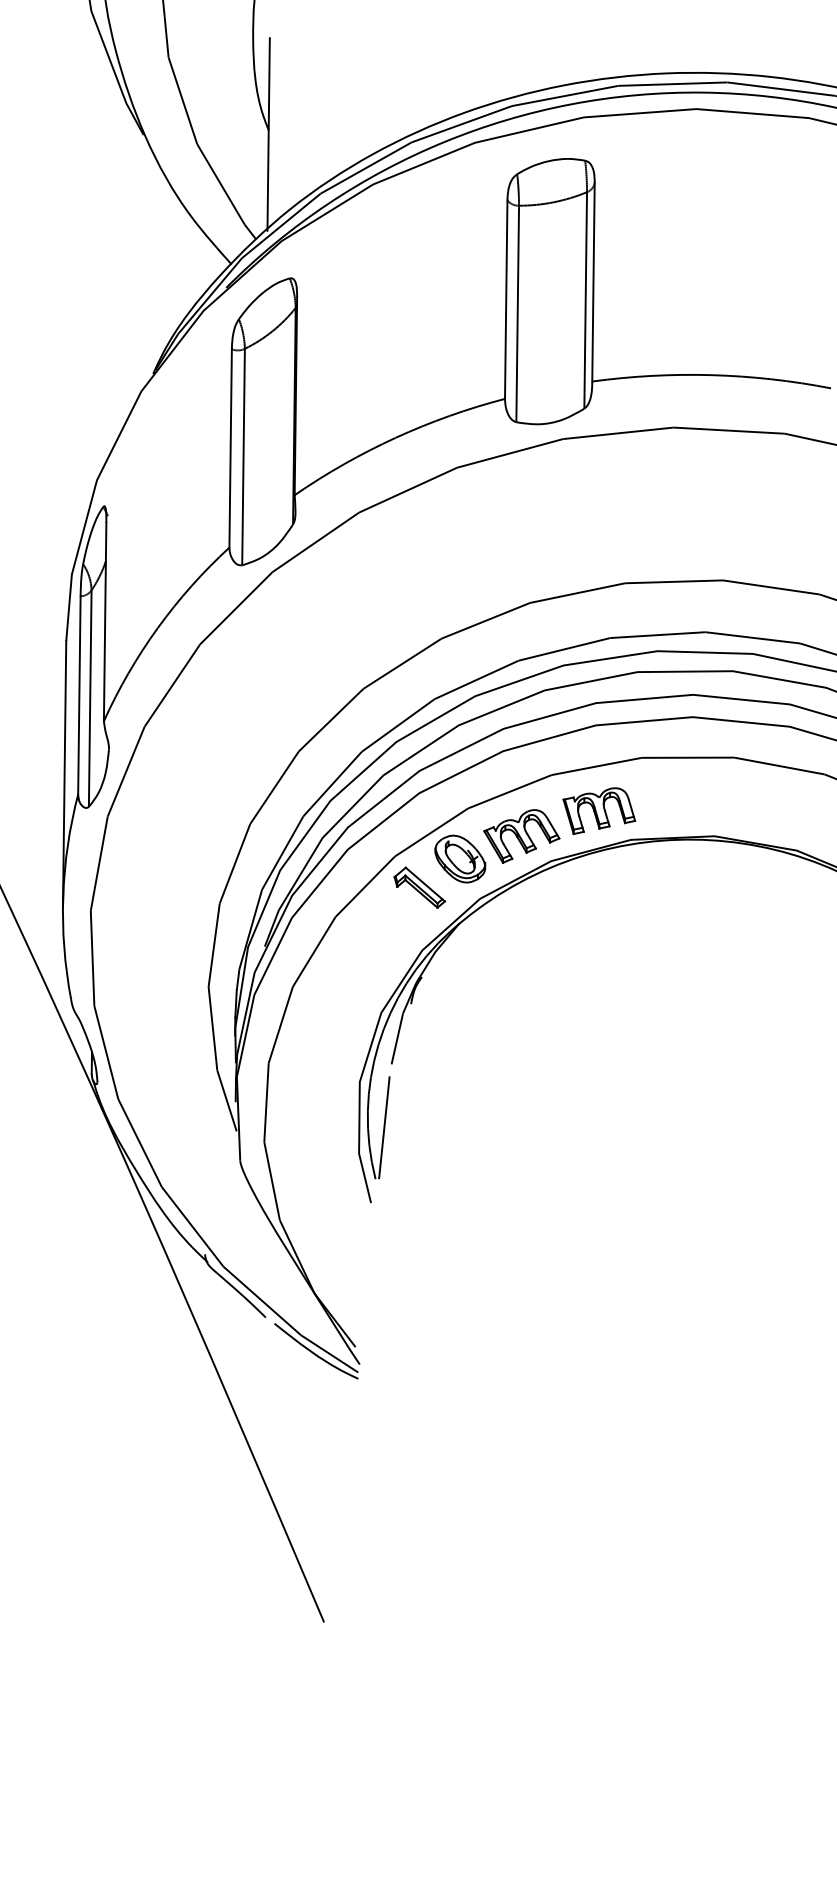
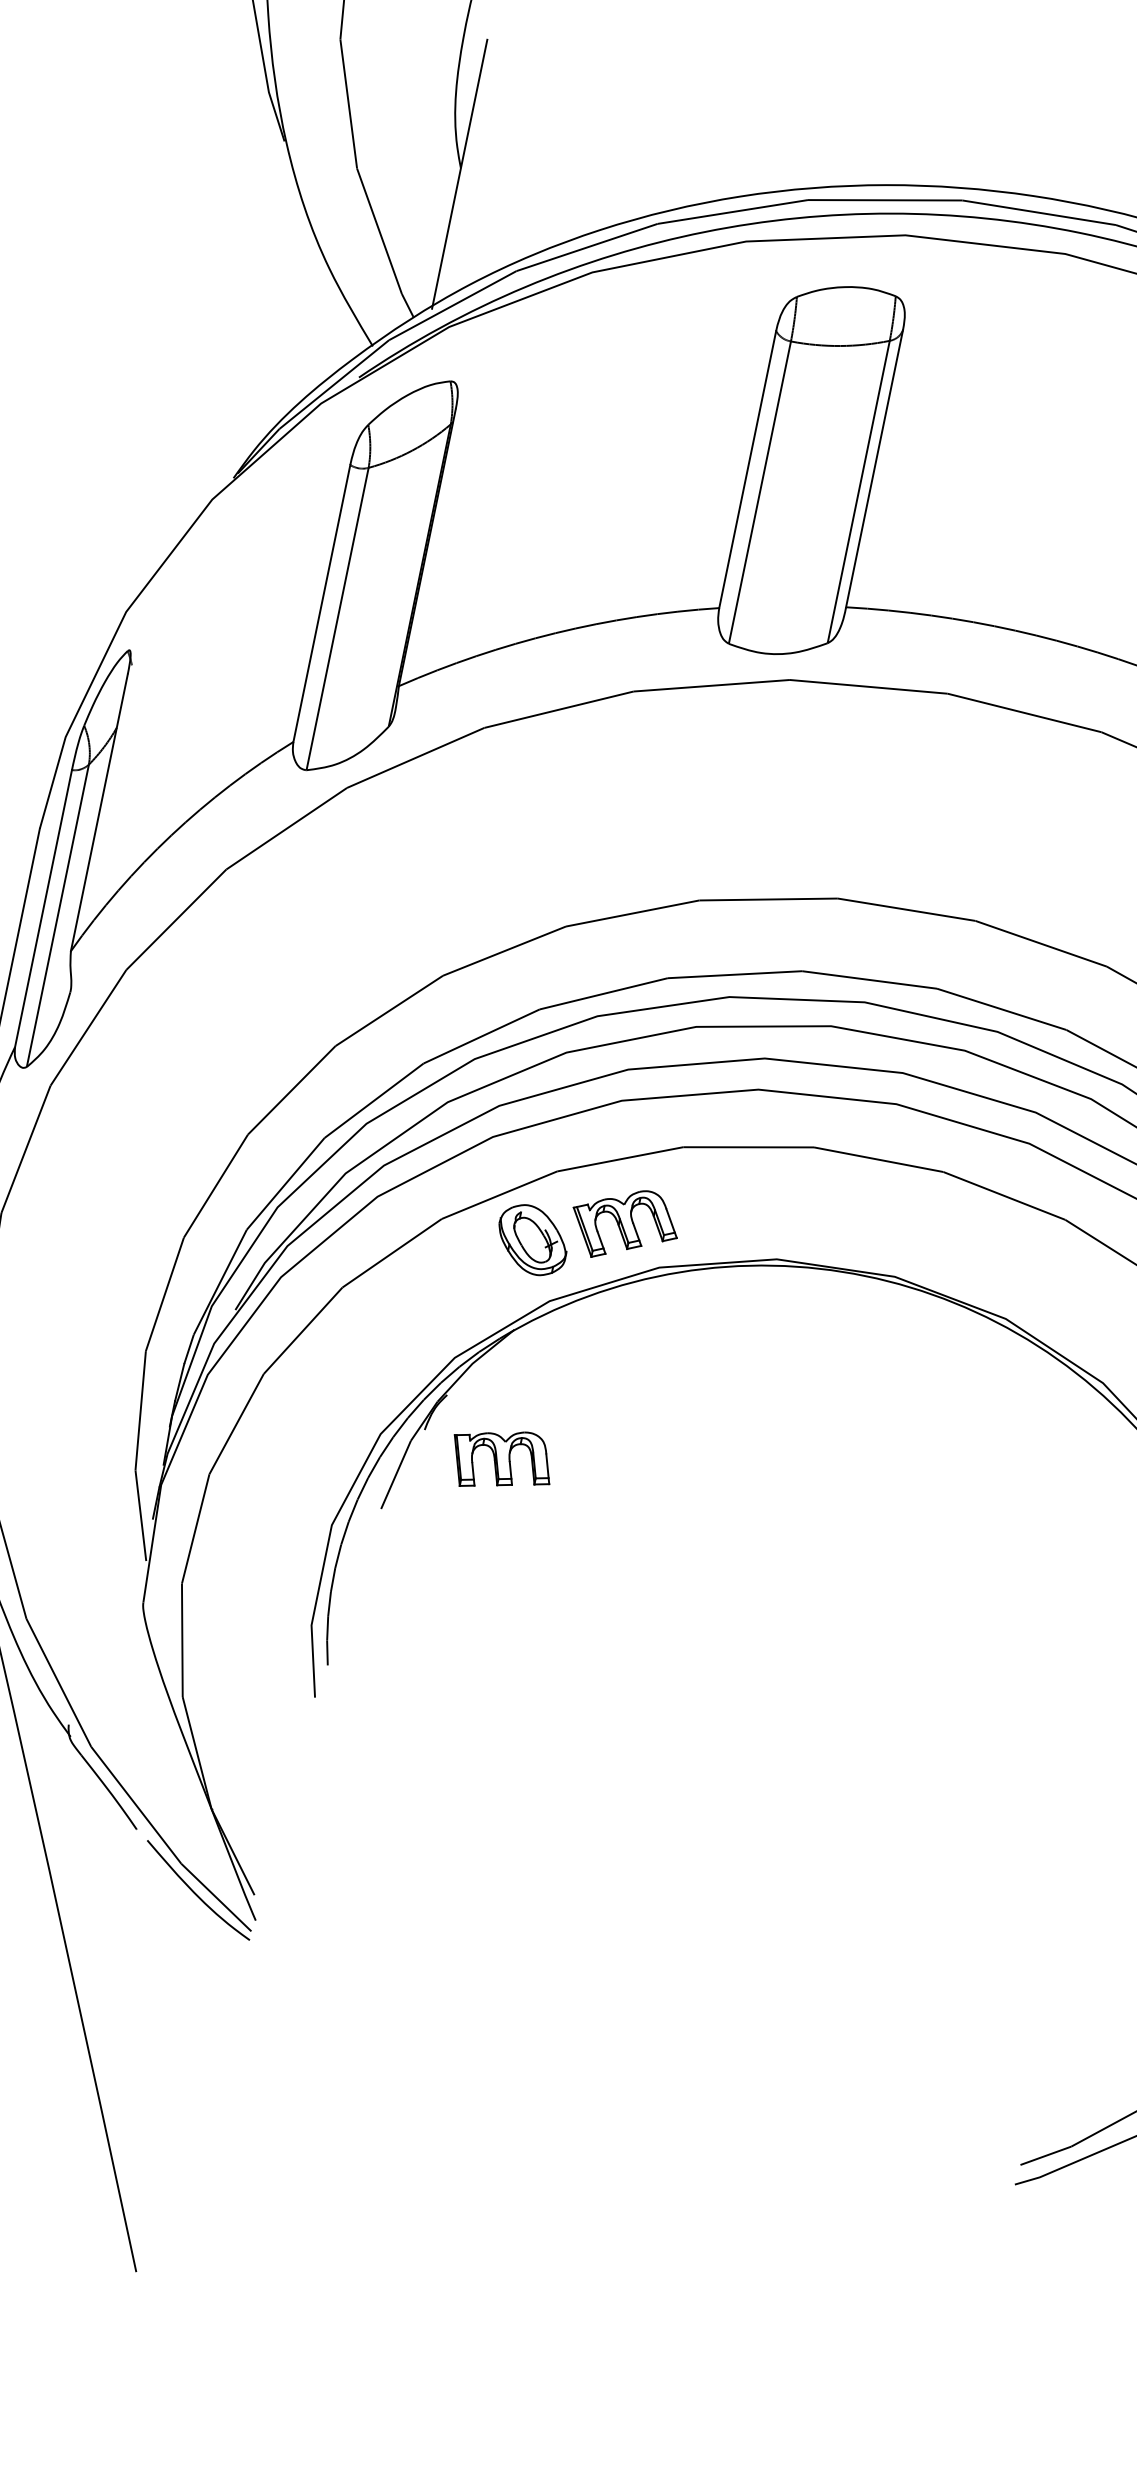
part: (599, 811) -> (501, 1461), moved
part: (419, 887) -> (467, 1268), removed
line: (384, 1127) -> (354, 1595), removed

